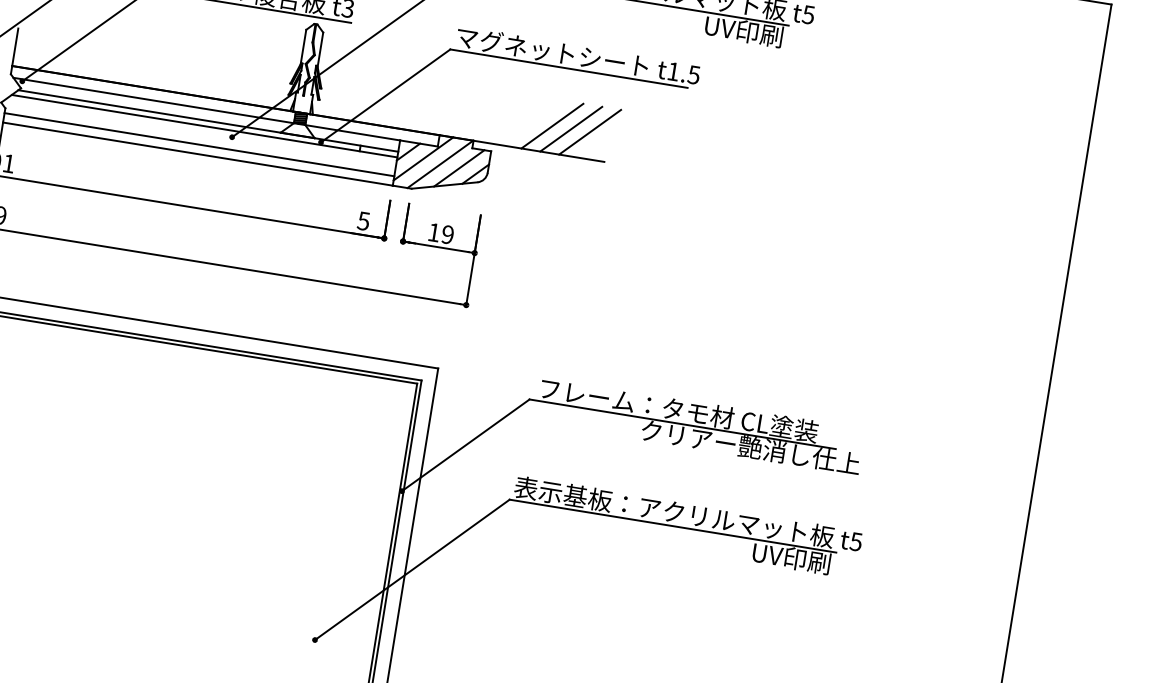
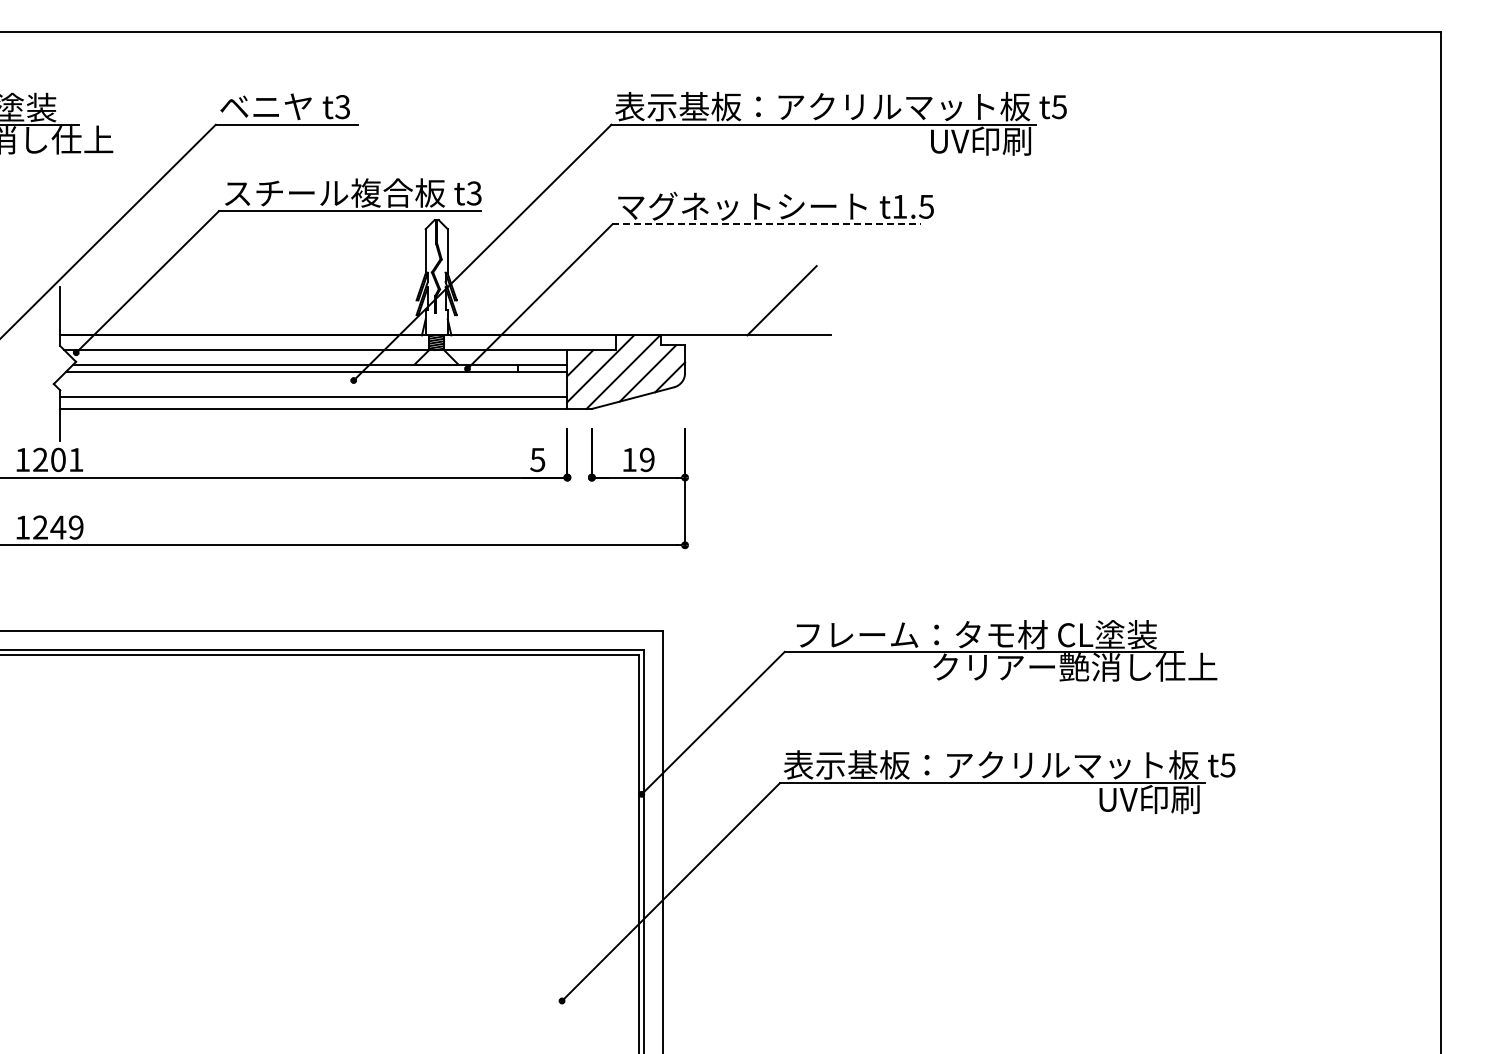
line: (569, 68) -> (767, 224), solid -> dashed
line: (552, 125) -> (757, 300), removed
line: (590, 132) -> (806, 300), removed

